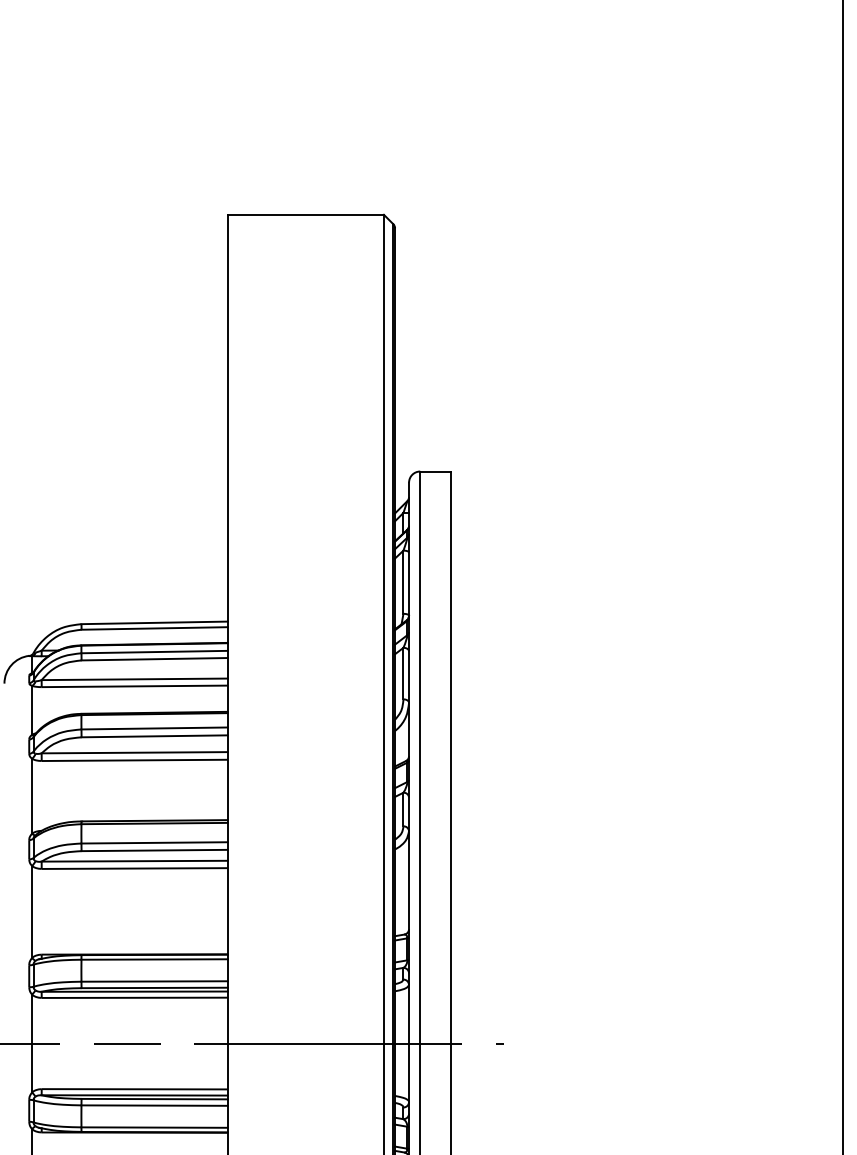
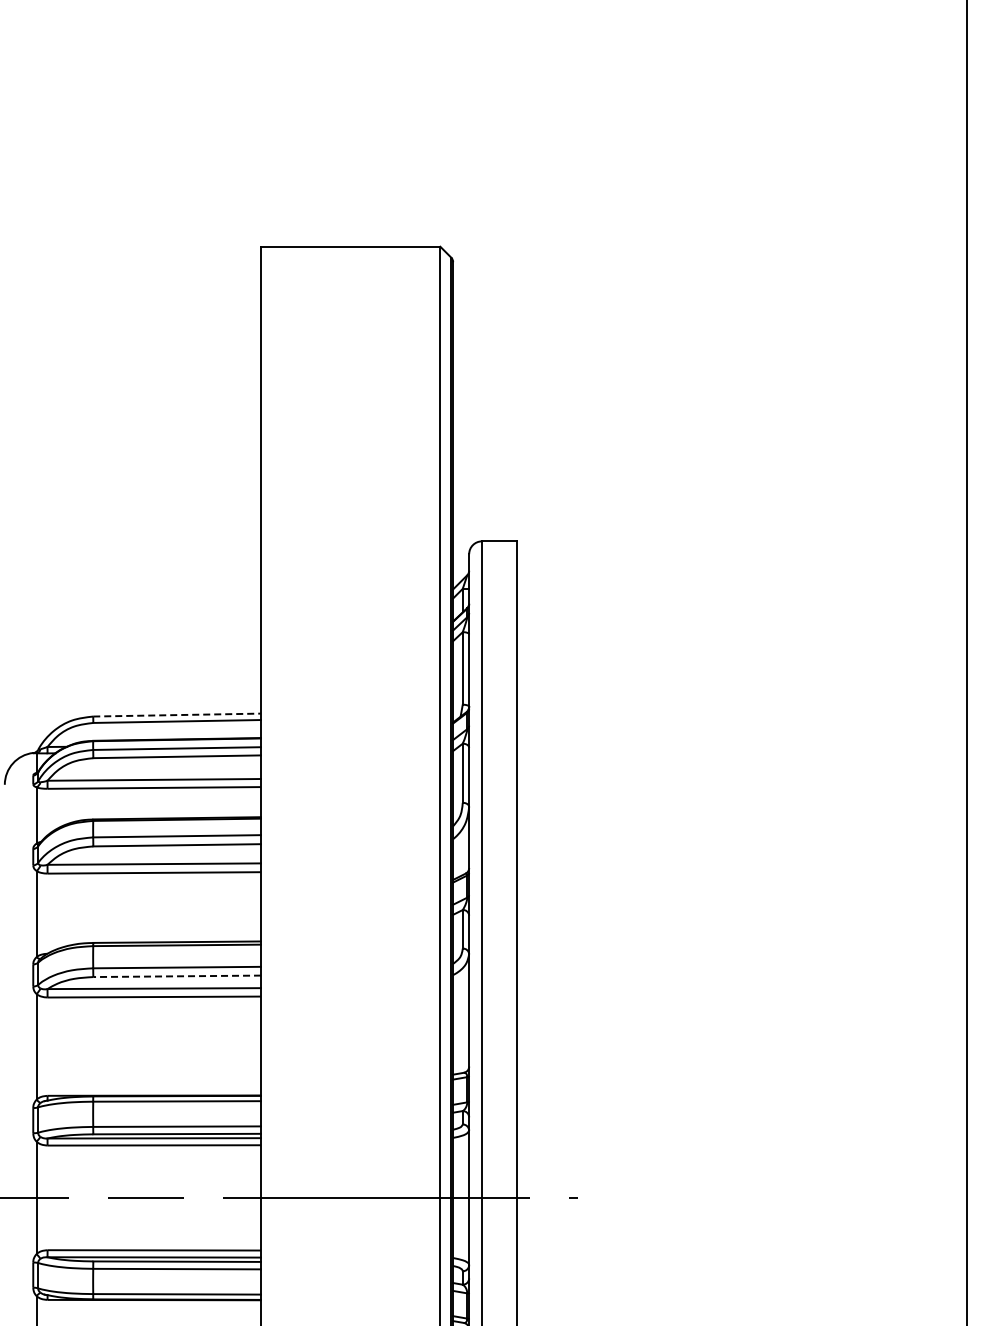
line: (154, 623) -> (177, 715), solid -> dashed
line: (154, 850) -> (177, 976), solid -> dashed

